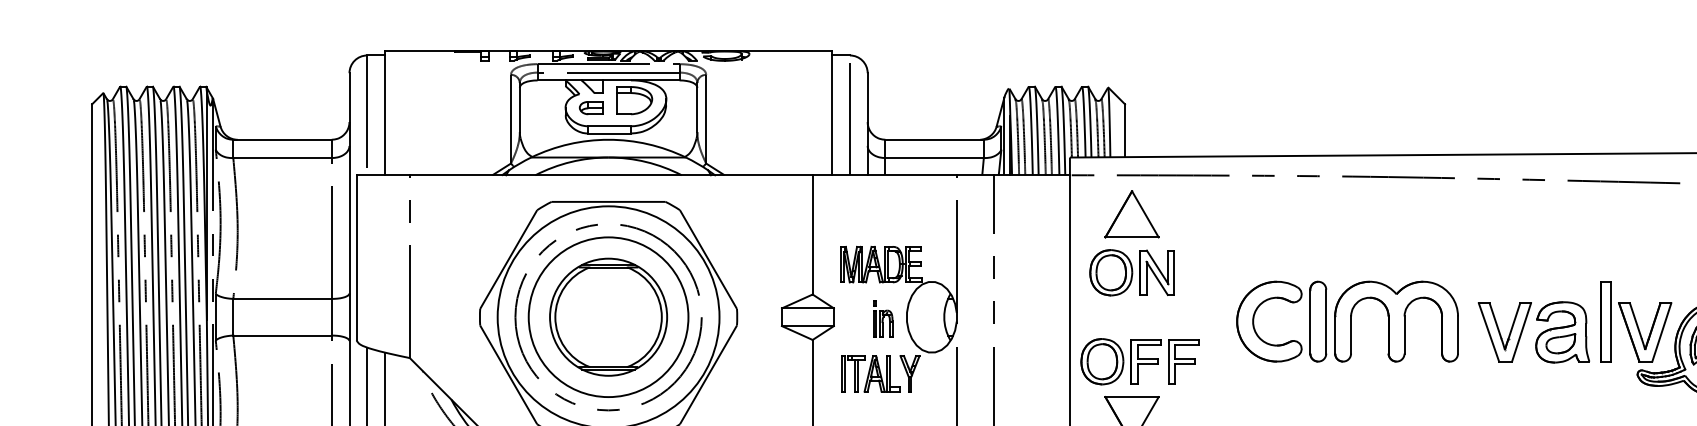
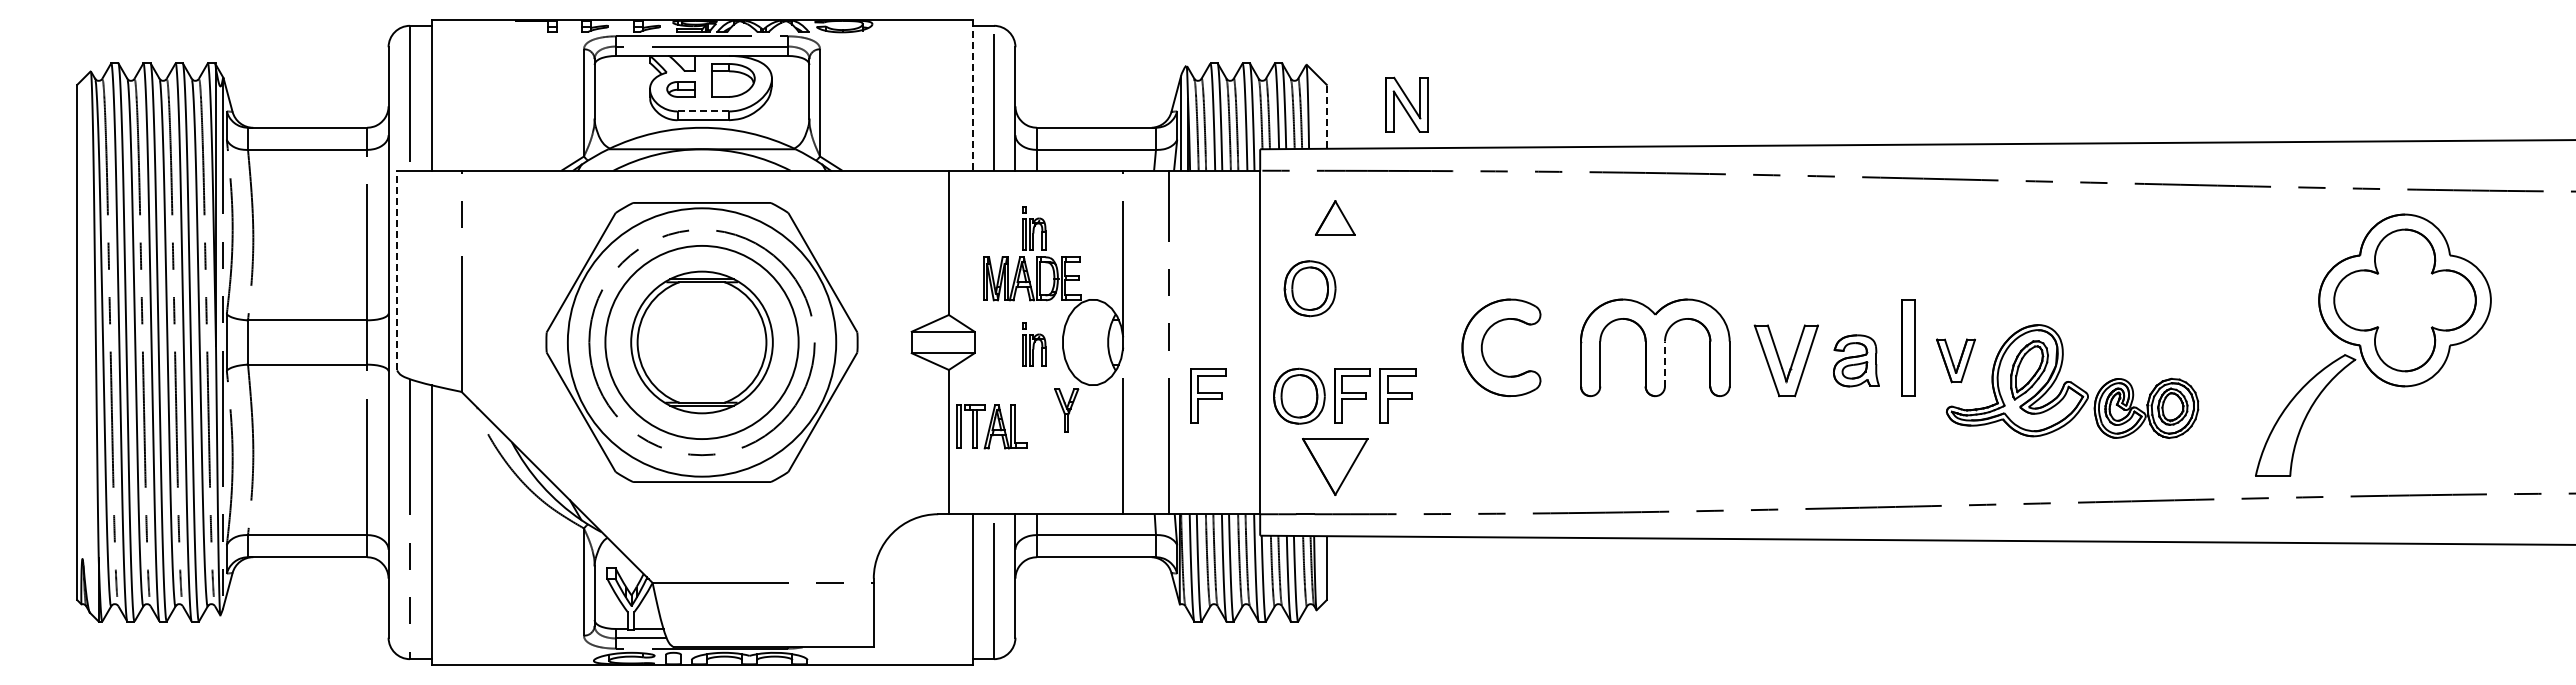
line: (832, 113) -> (972, 96), solid -> dashed
line: (609, 126) -> (703, 111), solid -> dashed
line: (1124, 129) -> (1326, 115), solid -> dashed
part: (1132, 213) -> (1335, 217), size x0.6
part: (883, 223) -> (1034, 228), added
line: (356, 257) -> (397, 270), solid -> dashed
part: (1157, 272) -> (1406, 104), moved
part: (1318, 321) -> (1560, 347), removed
part: (1562, 332) -> (1856, 360), size x0.7
part: (1644, 332) -> (1955, 360), size x0.6
line: (1404, 334) -> (1664, 363), solid -> dashed
part: (1027, 361) -> (1208, 395), added
part: (870, 373) -> (991, 426), moved

